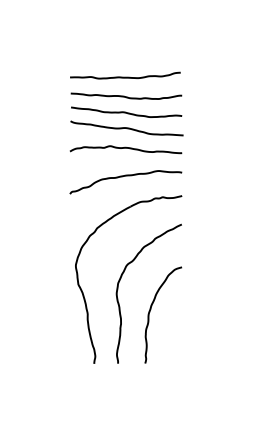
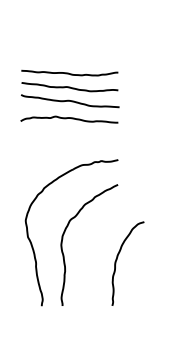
curve: (125, 76) -> (69, 55), removed
curve: (122, 177) -> (66, 143), removed
curve: (151, 309) -> (117, 258), moved

